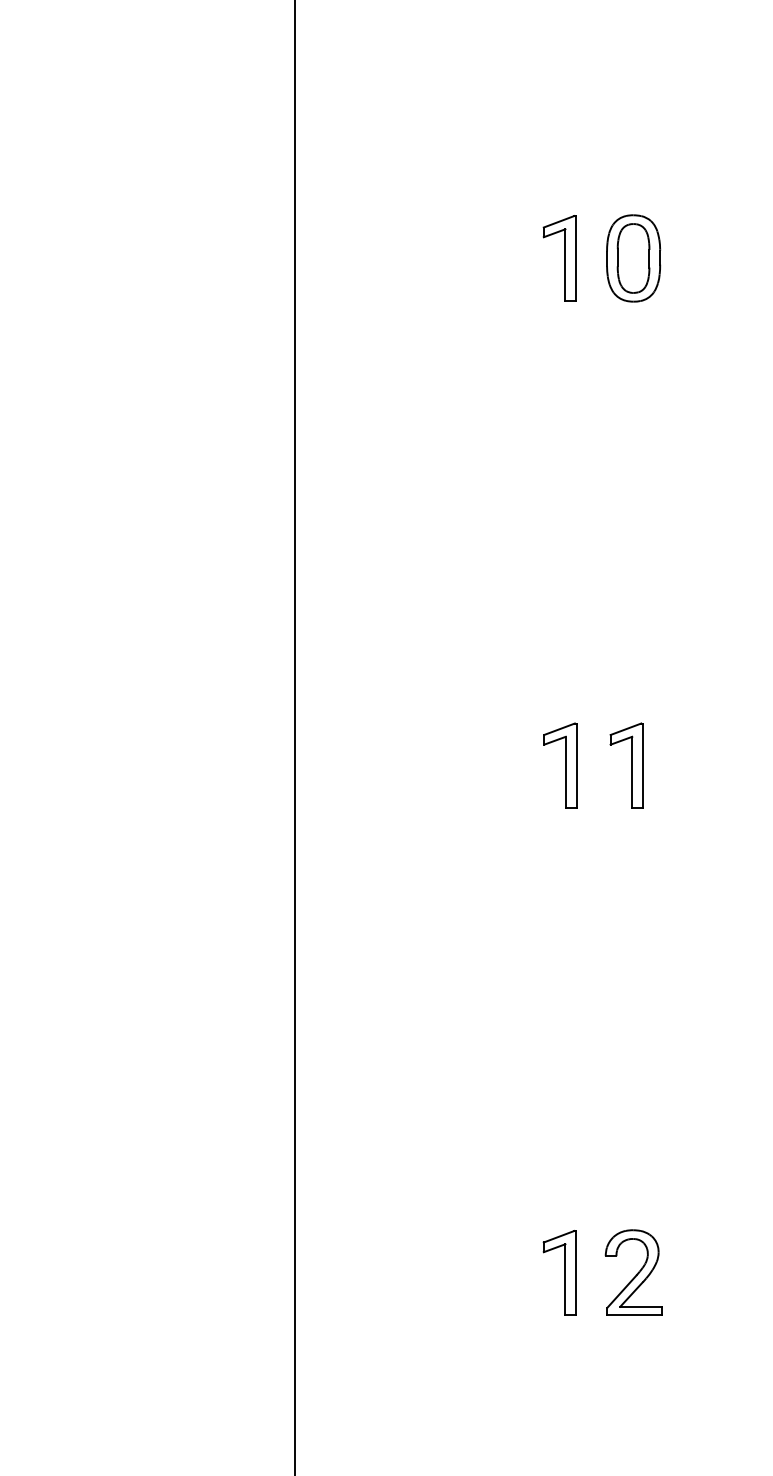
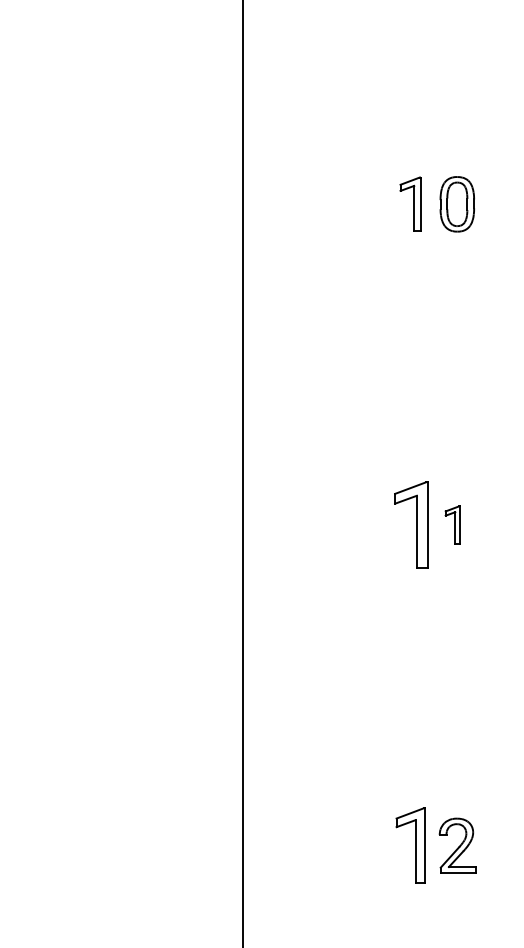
part: (559, 764) -> (410, 524), size x1.6
part: (625, 764) -> (452, 524), size x0.7
part: (559, 1272) -> (410, 845), size x1.4

